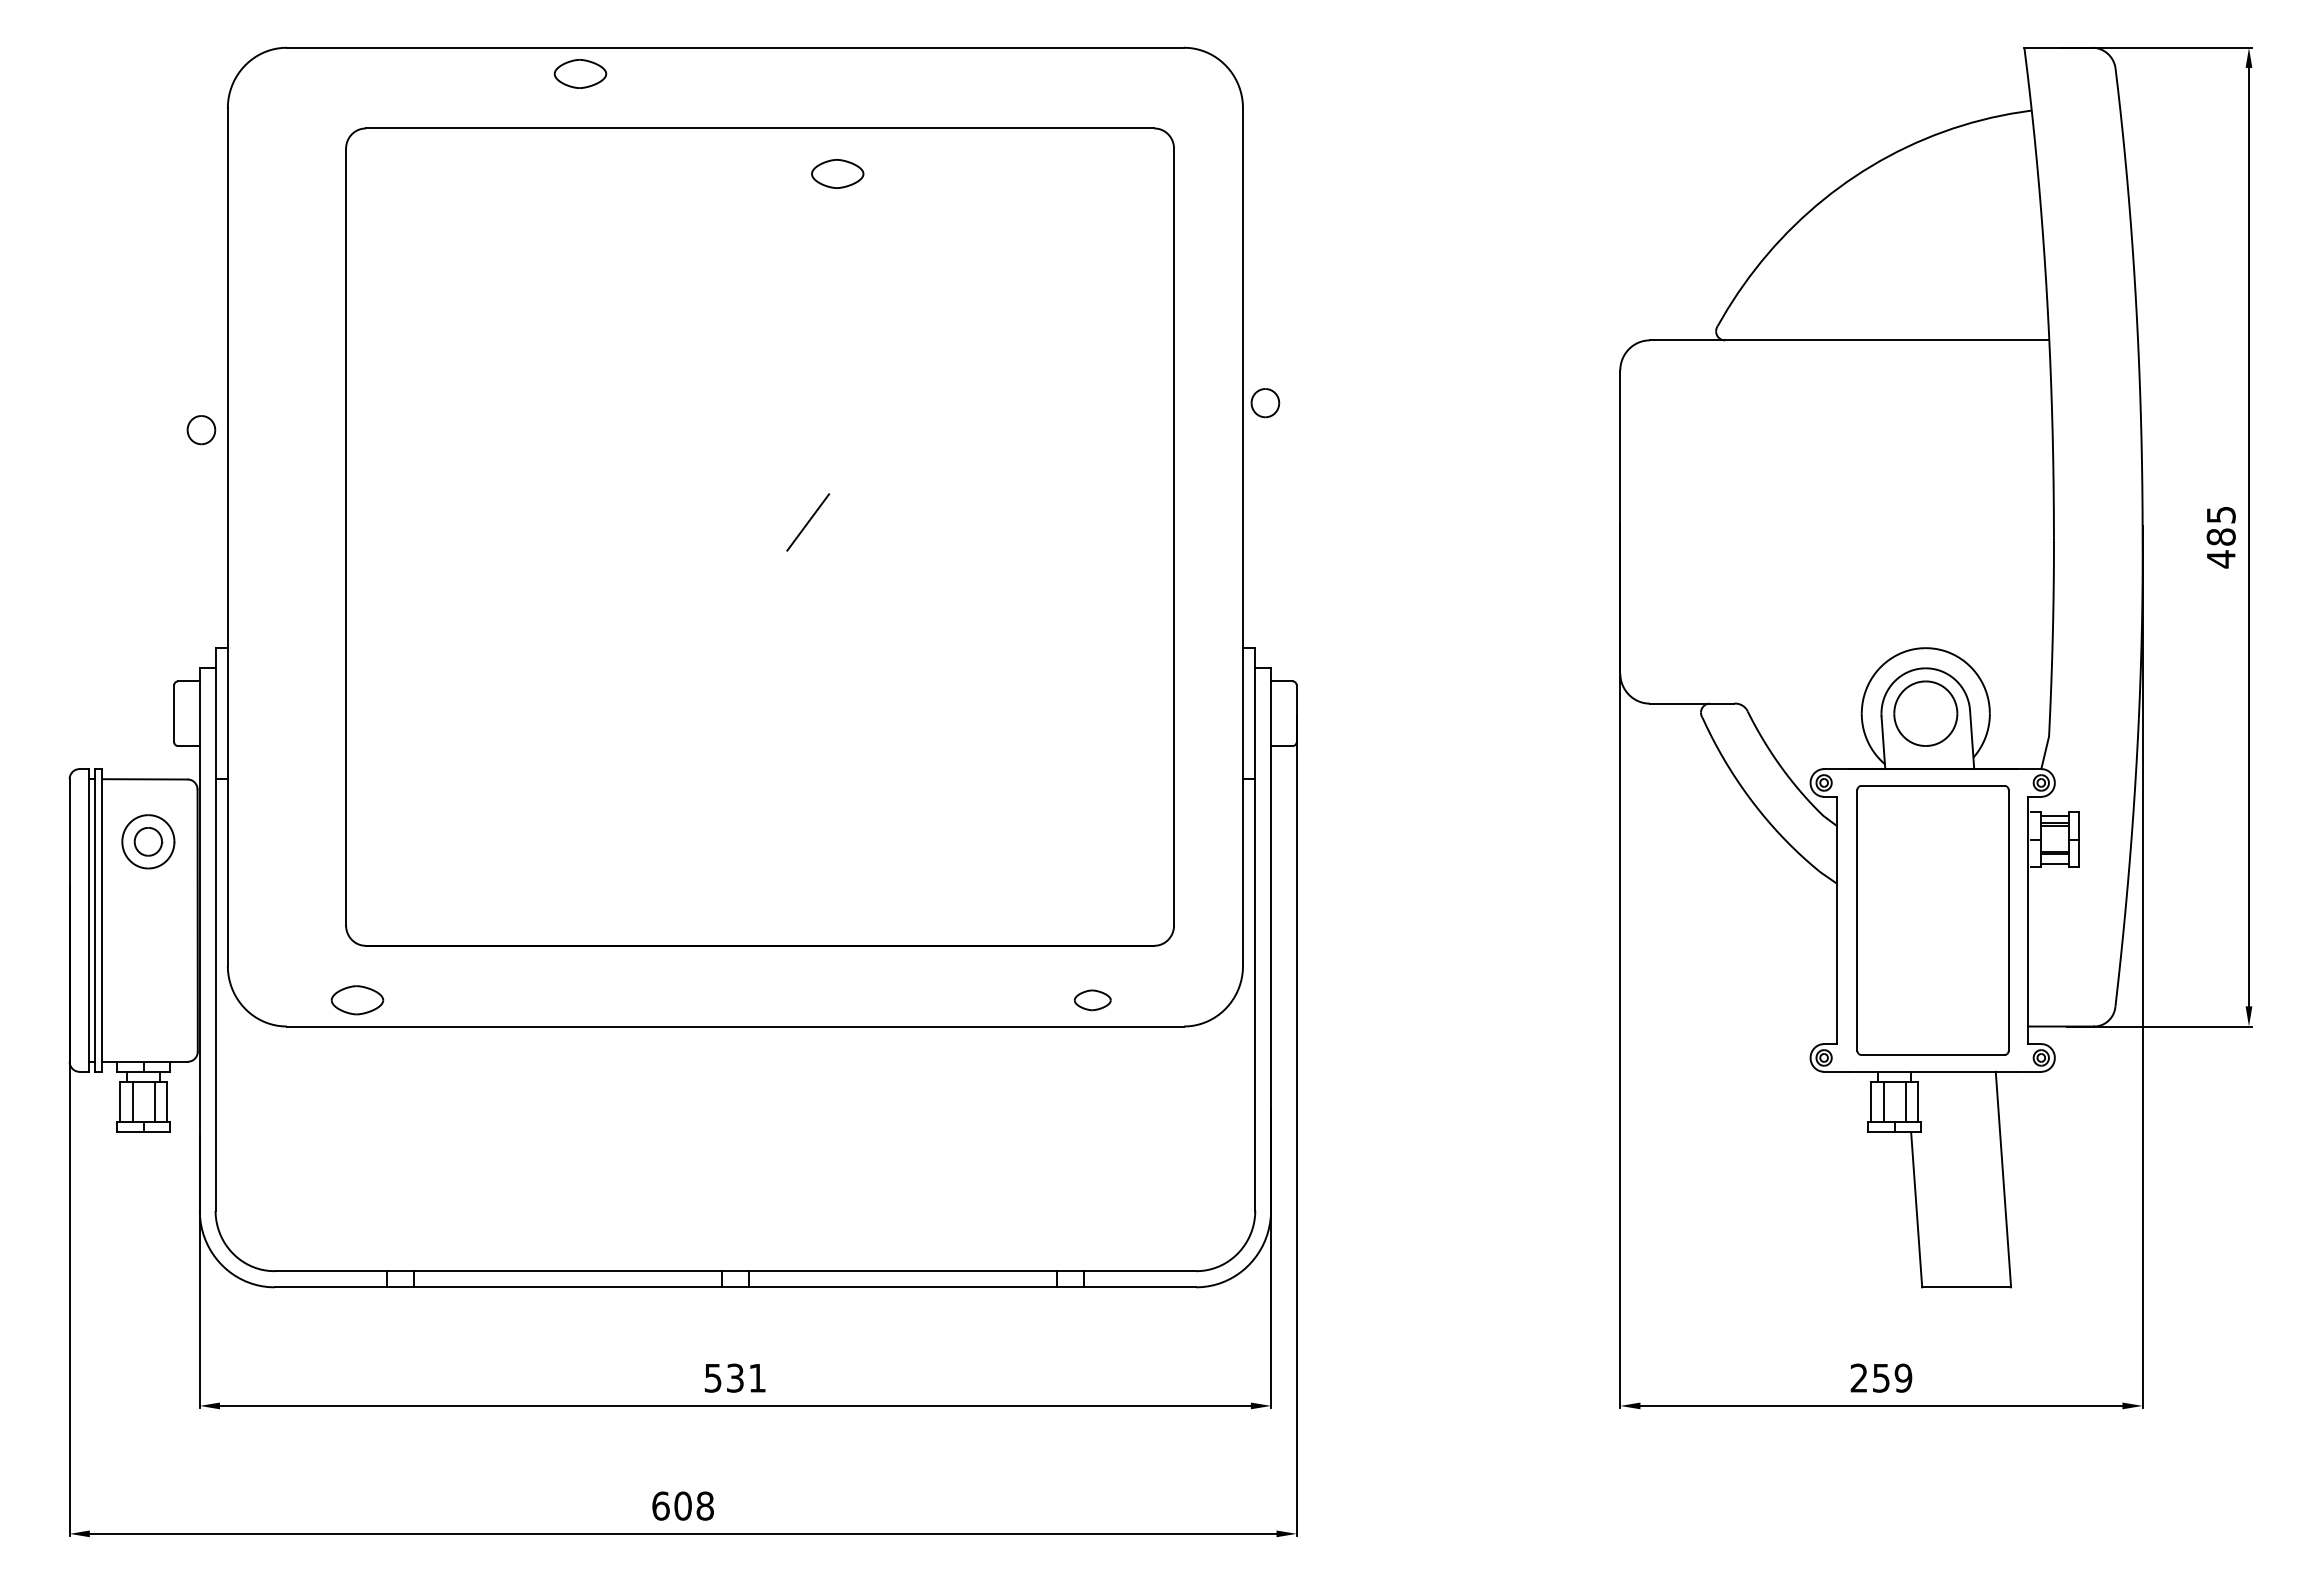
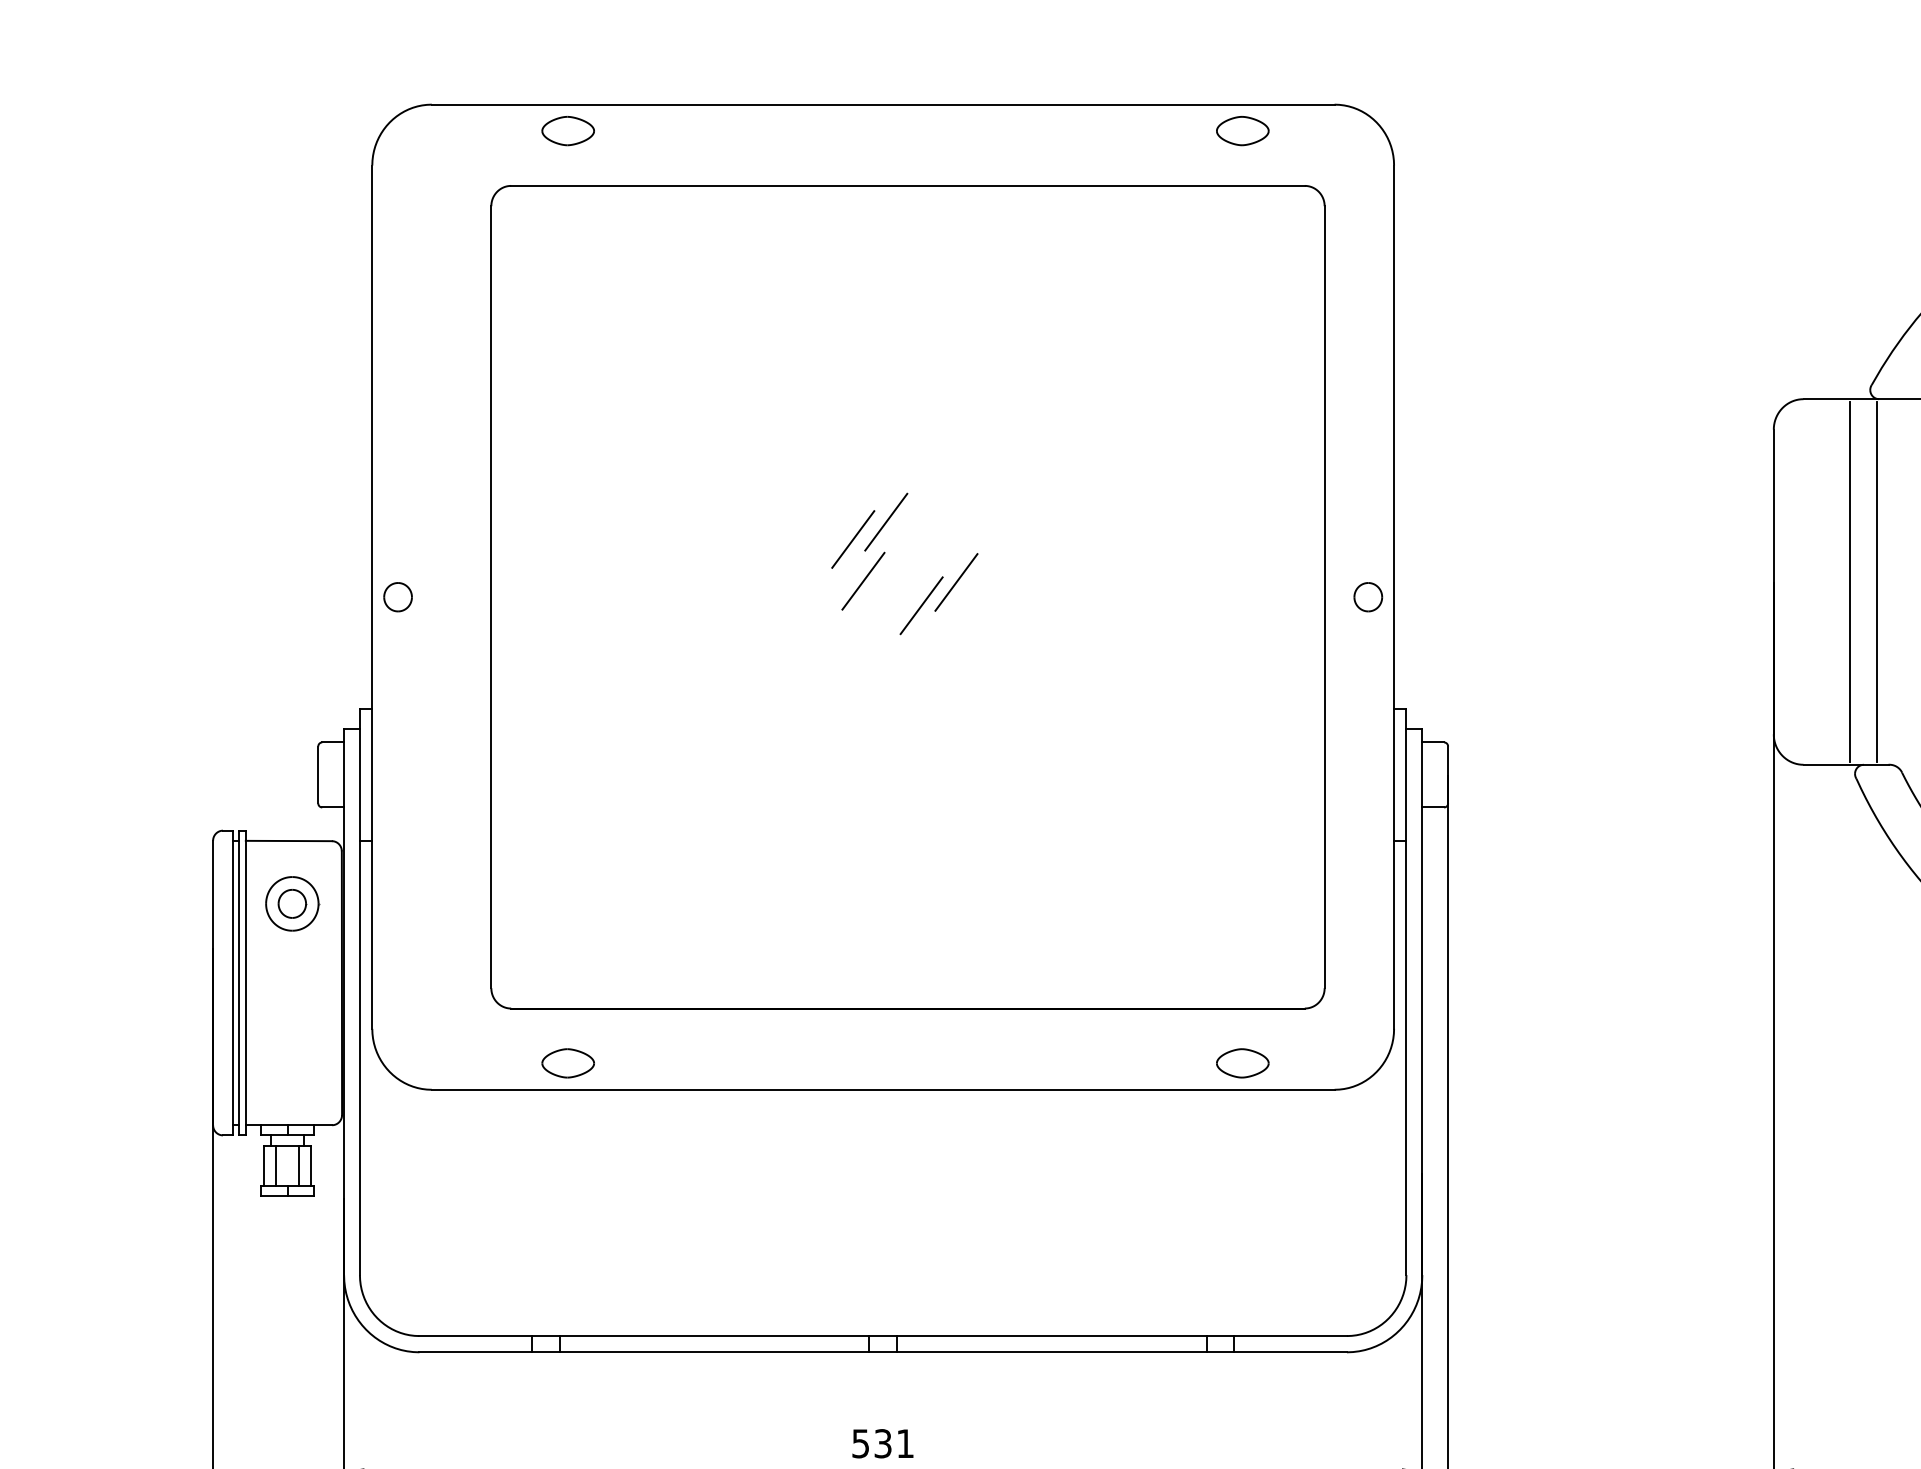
part: (580, 73) -> (568, 130), moved
part: (837, 173) -> (1242, 130), moved
part: (1265, 403) -> (1368, 597), moved
part: (201, 430) -> (398, 597), moved
line: (738, 462) -> (886, 522), added
line: (705, 479) -> (853, 539), added
line: (715, 521) -> (863, 581), added
line: (1695, 521) -> (1849, 581), added
line: (1723, 522) -> (1877, 582), added
line: (773, 545) -> (921, 605), added
part: (357, 1000) -> (568, 1063), moved
part: (1092, 1000) -> (1242, 1063), size x1.43

